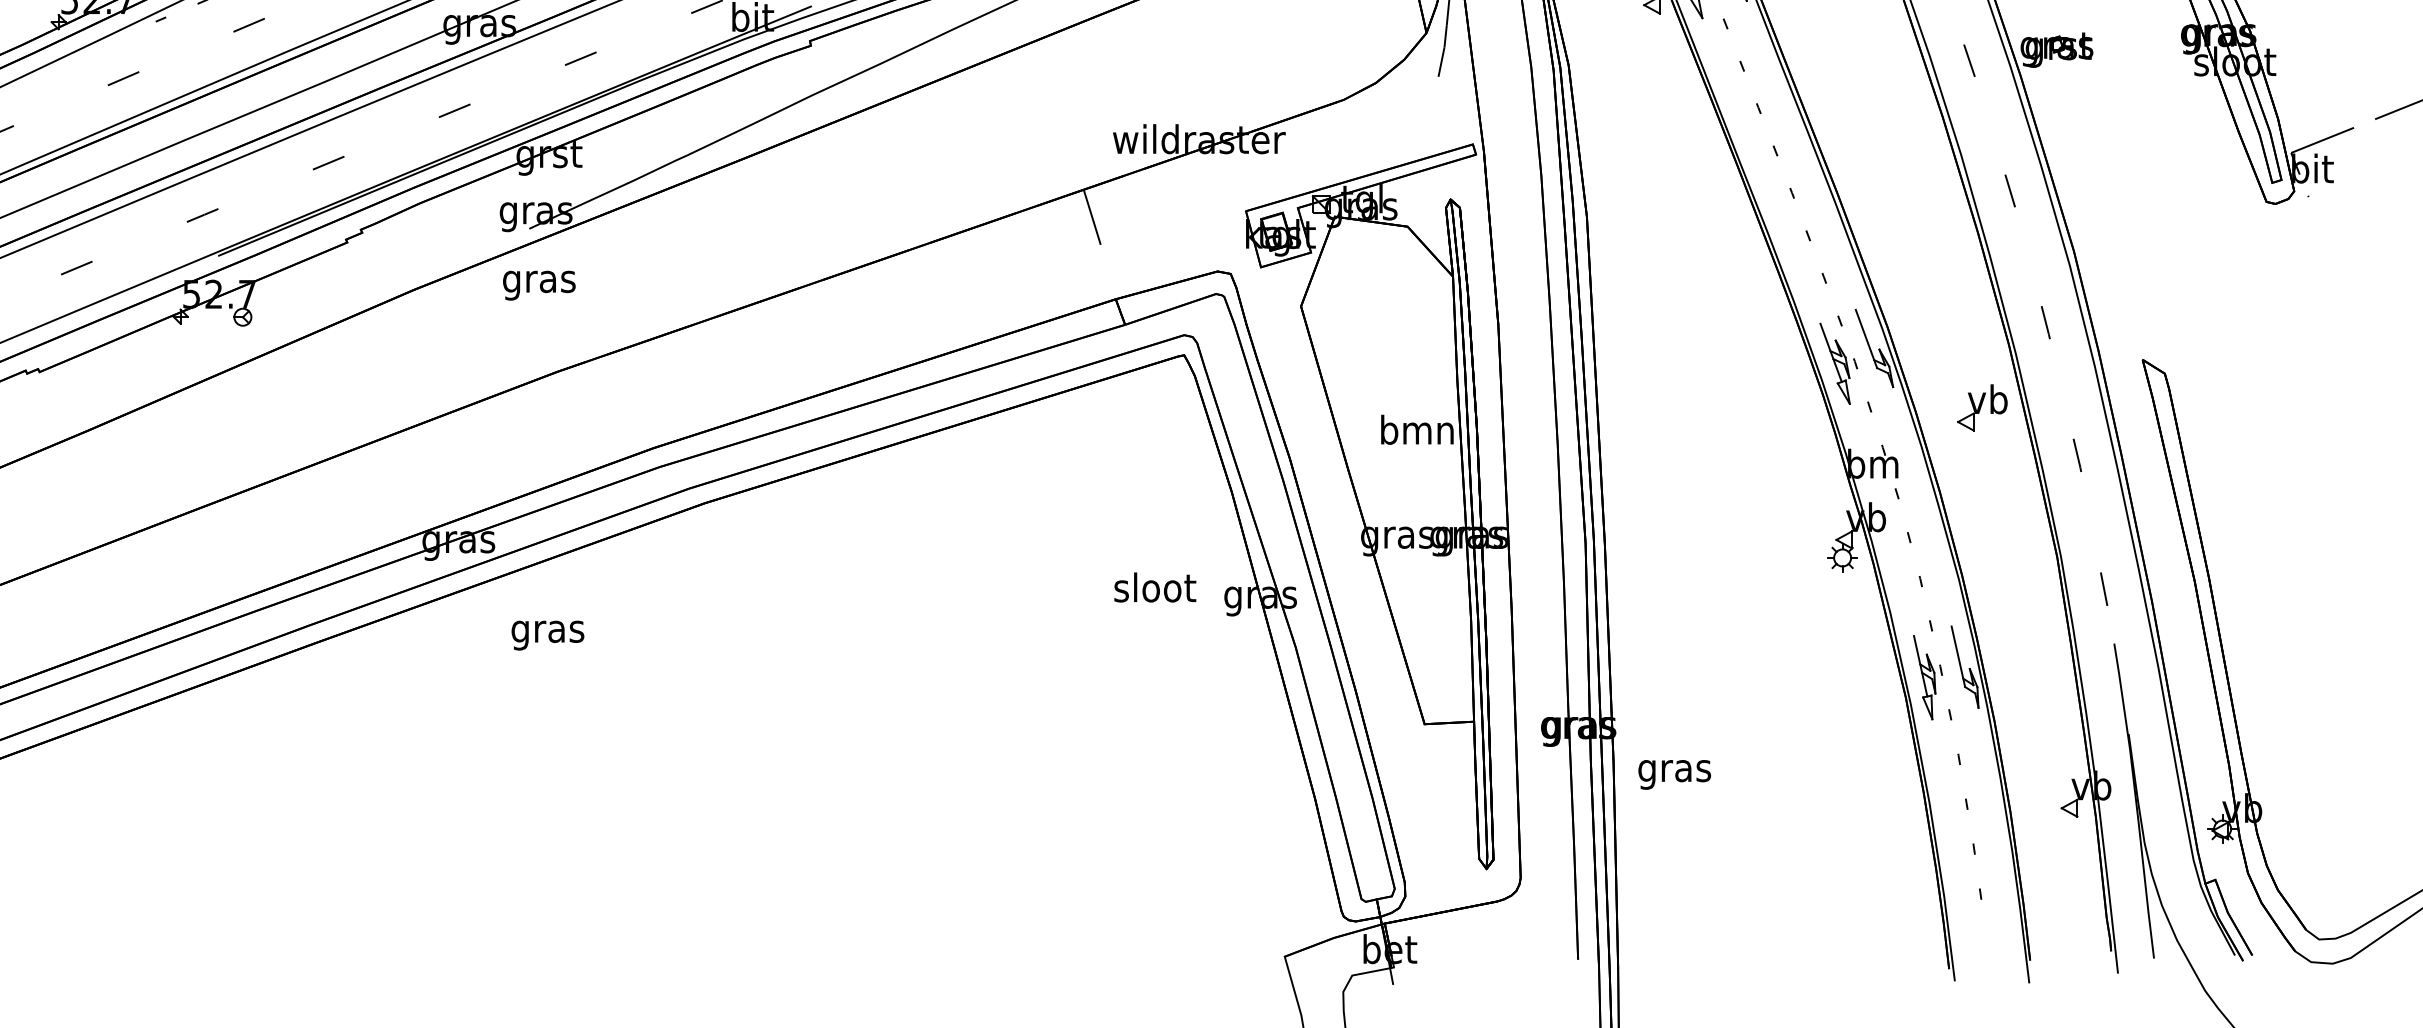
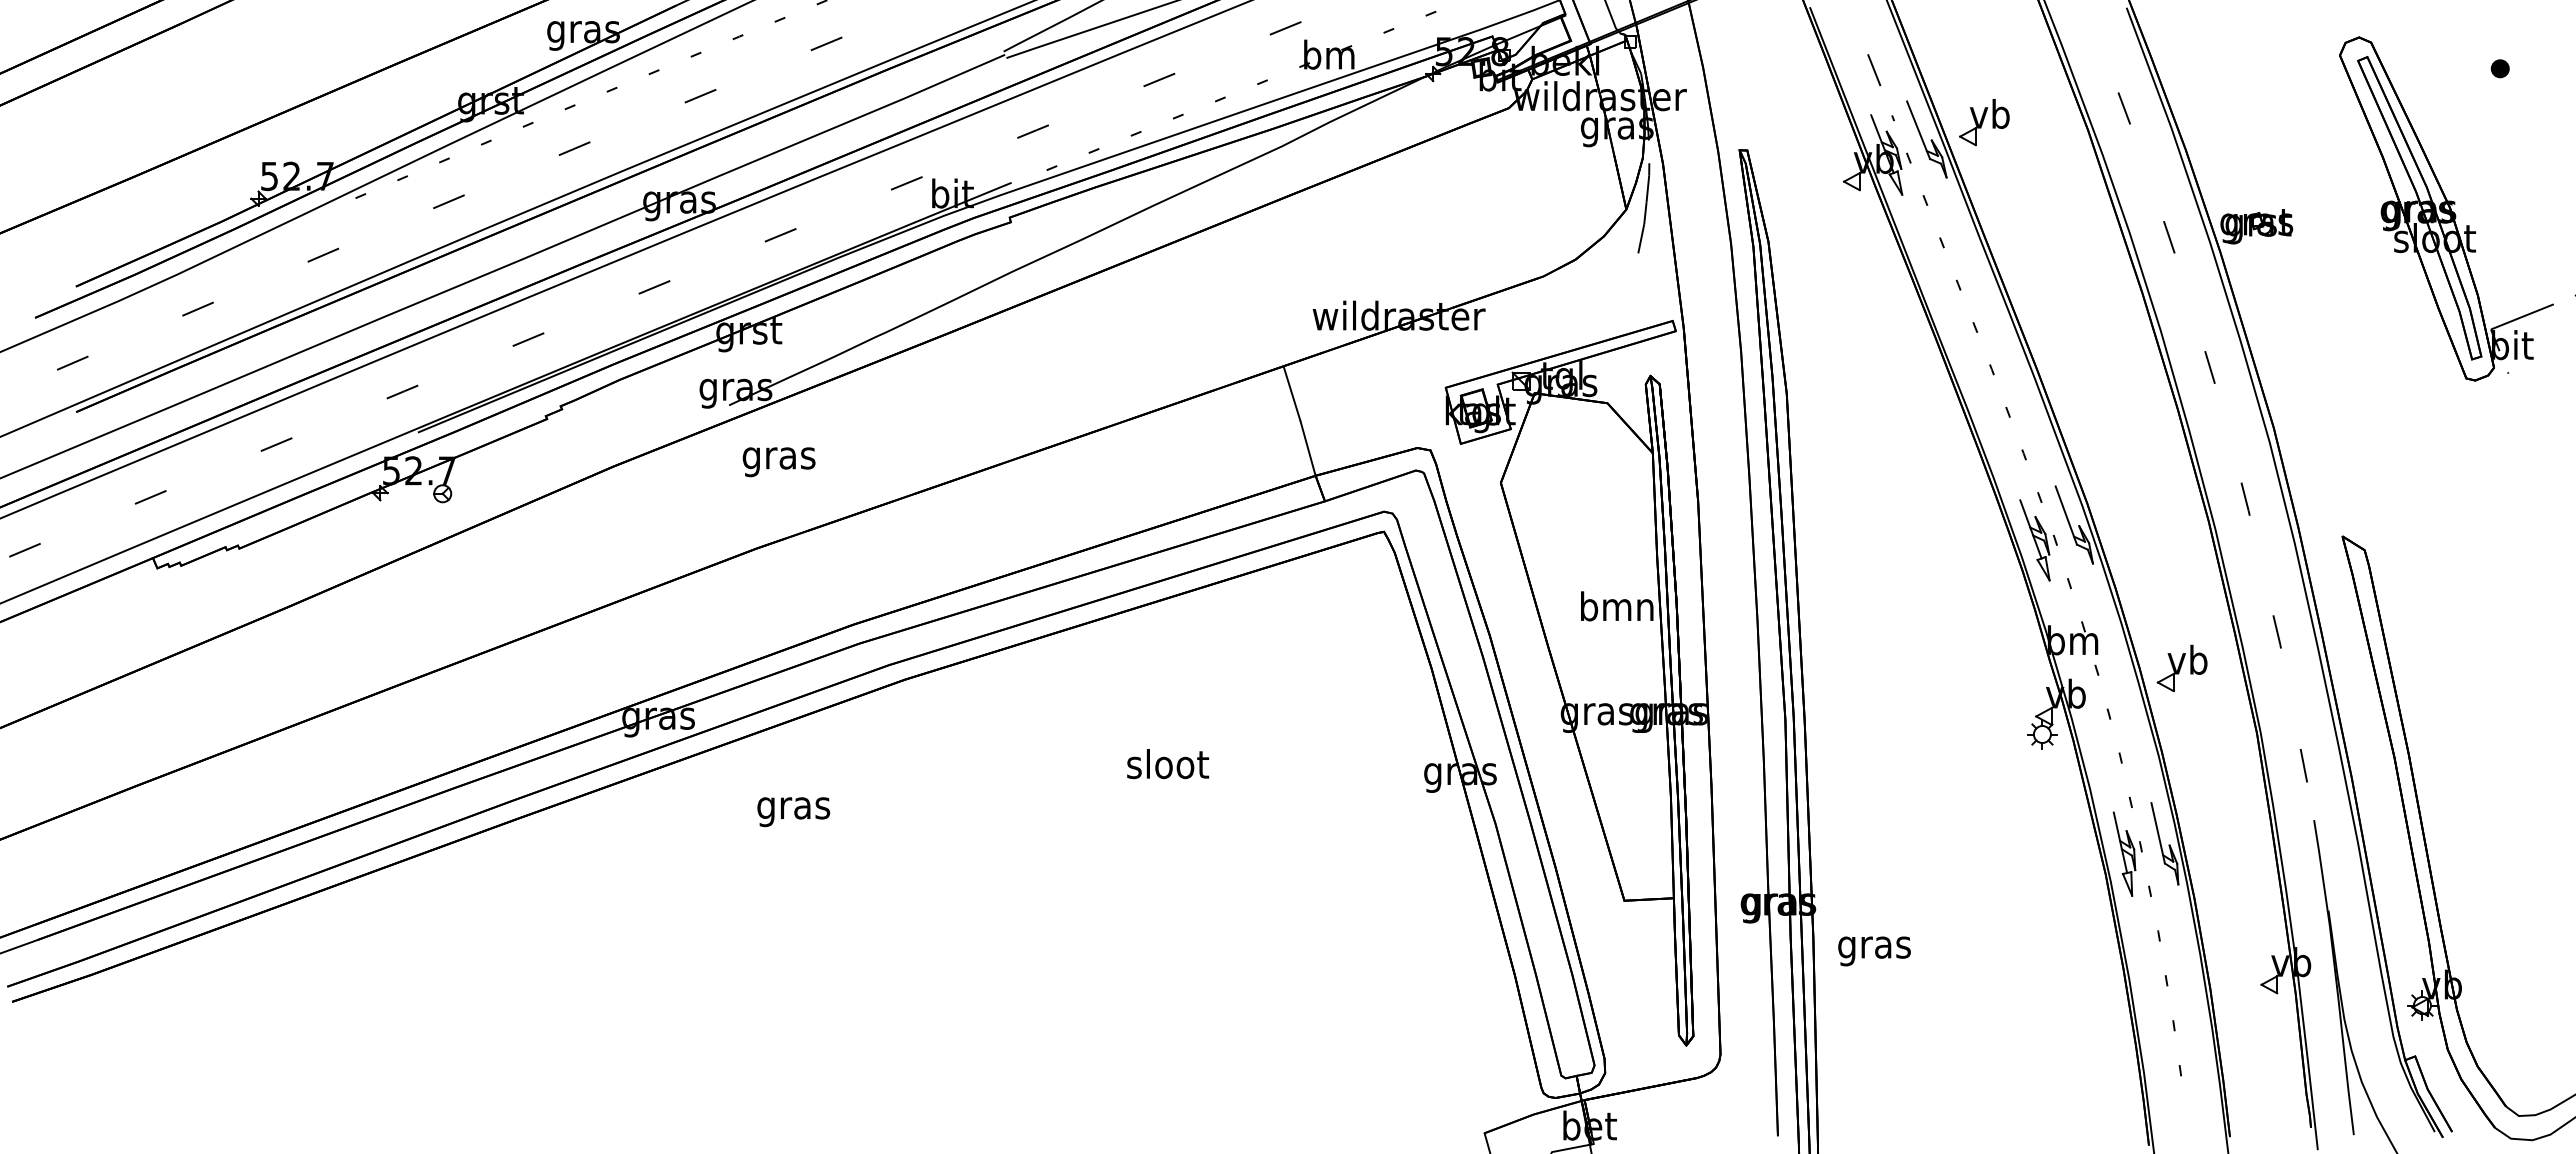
line: (1107, 271) -> (1307, 448), added
text: (538, 285) -> (778, 462), moved
part: (1981, 407) -> (2181, 668), moved
text: (1155, 587) -> (1168, 764), moved
text: (547, 635) -> (793, 812), moved

